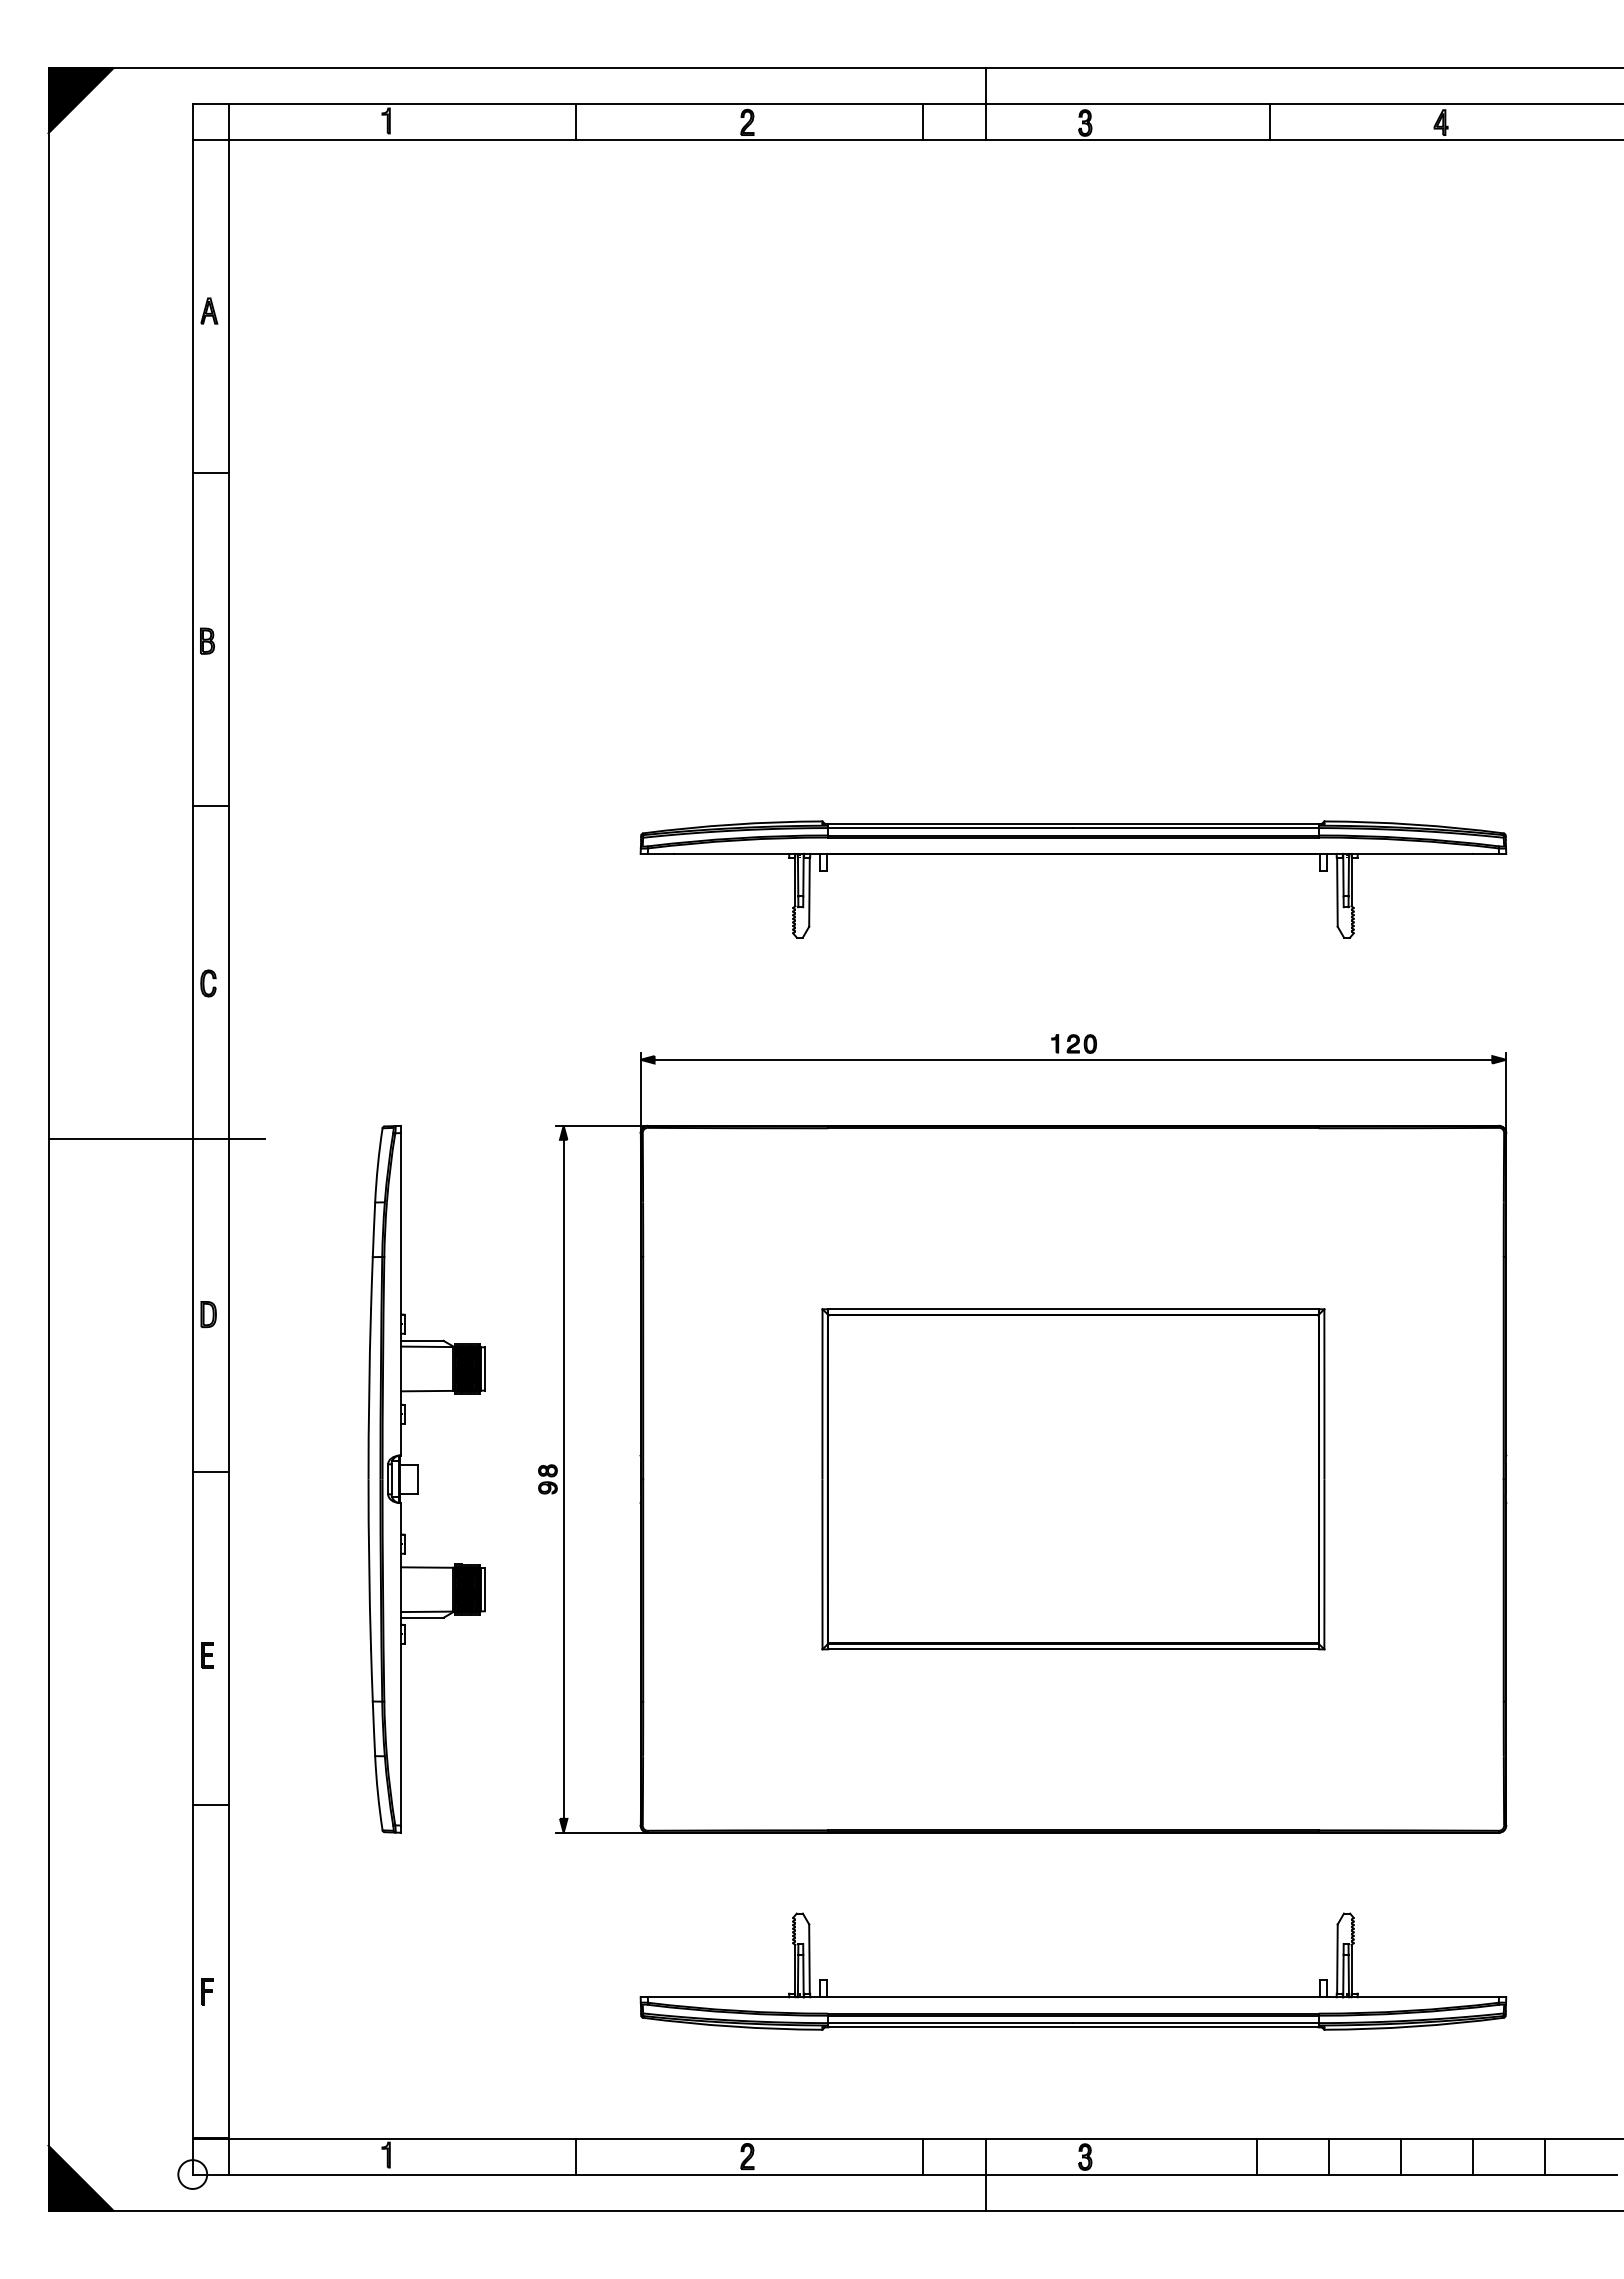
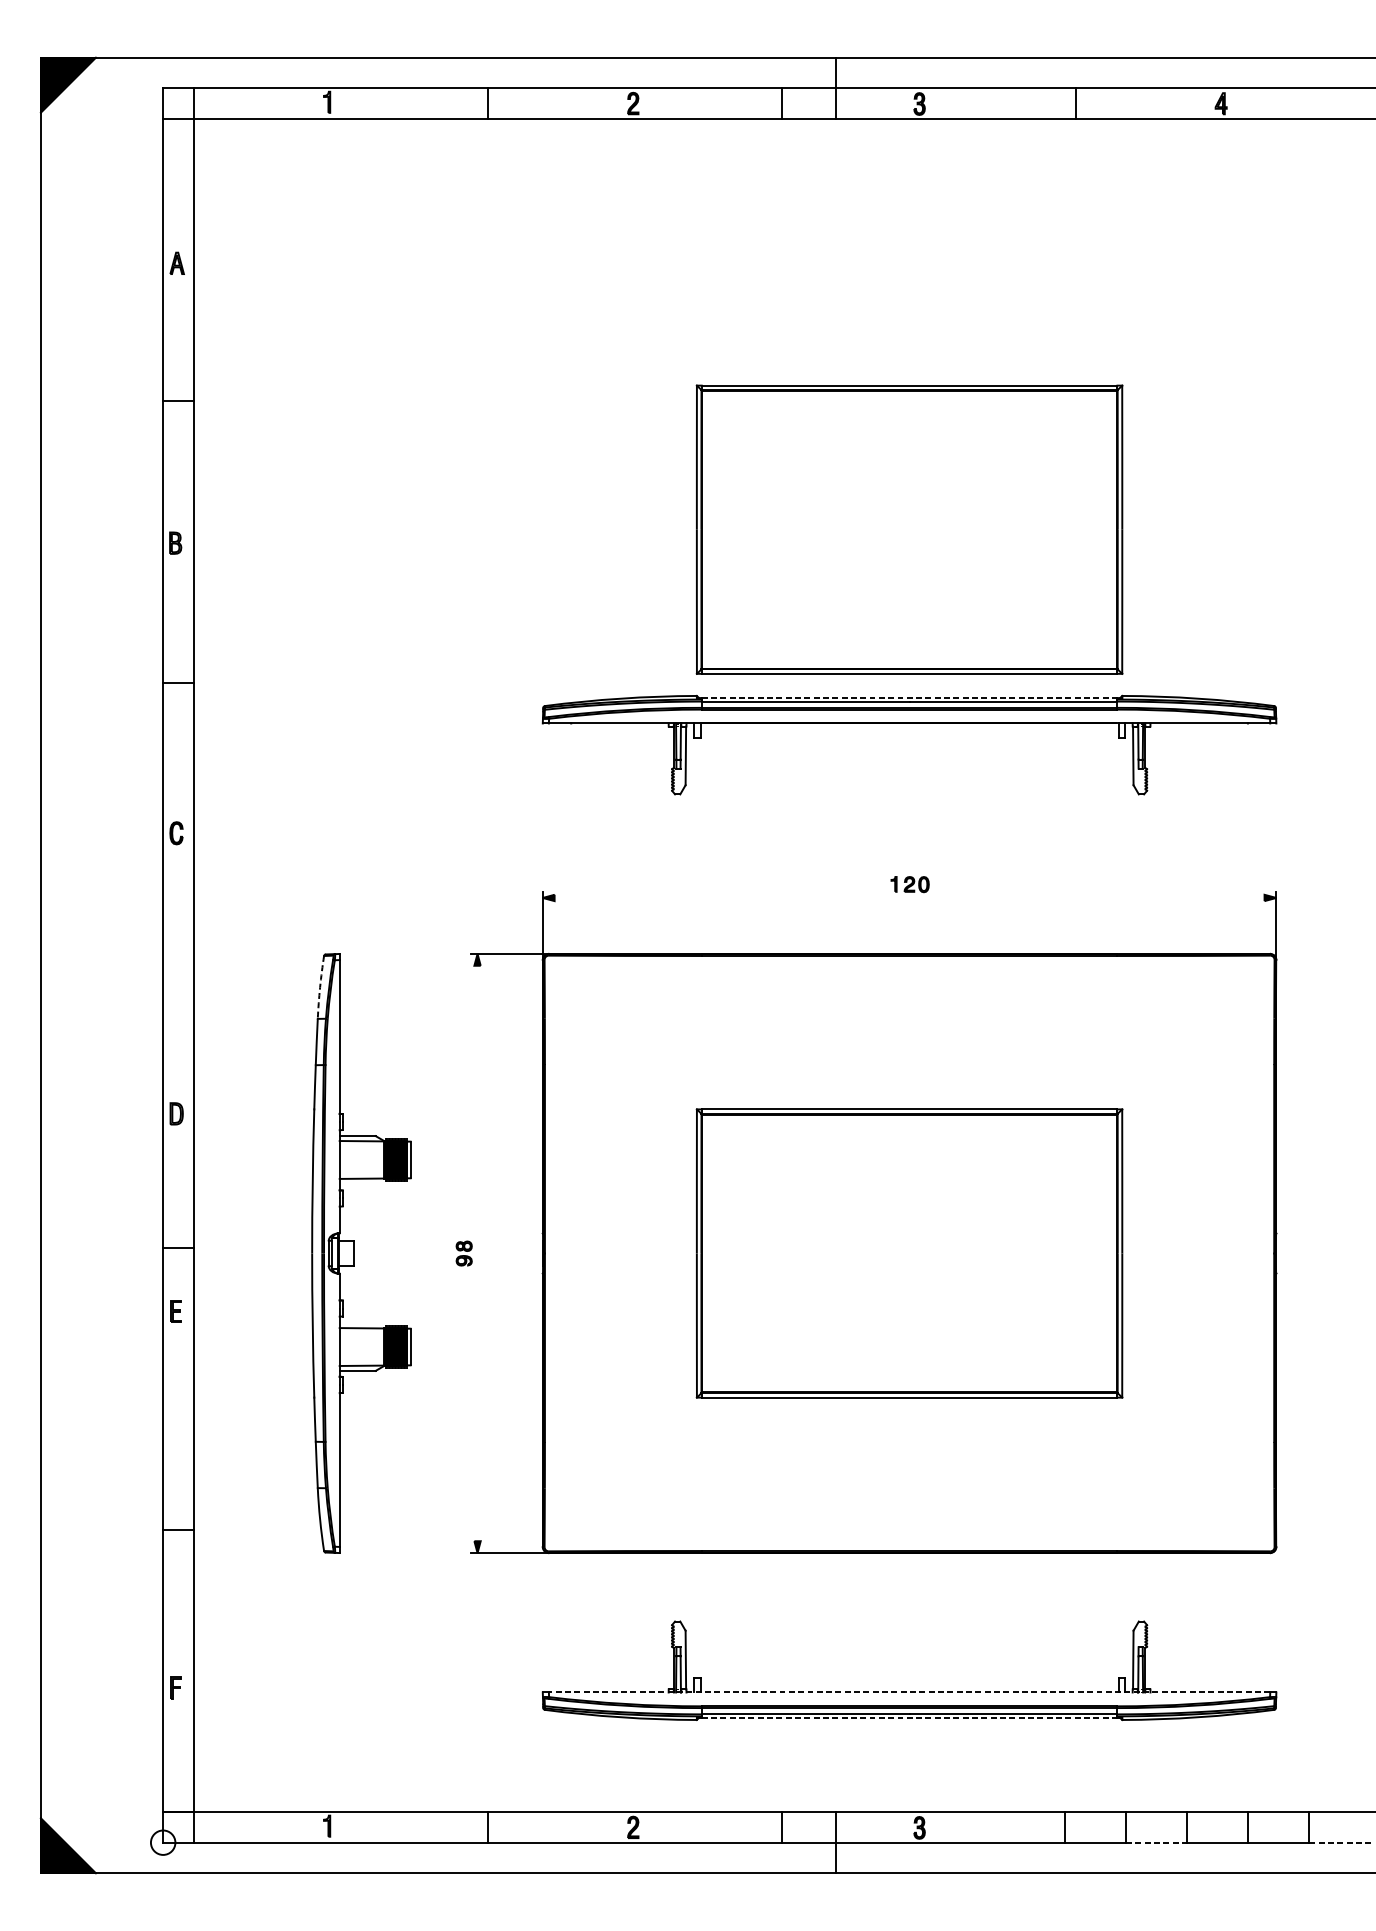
part: (1073, 625) -> (909, 529), added
line: (1073, 823) -> (909, 697), solid -> dashed
line: (1073, 1059) -> (909, 897), removed
line: (156, 1139) -> (132, 965), removed
arc: (377, 1165) -> (319, 987), solid -> dashed
line: (563, 1478) -> (477, 1252), removed
part: (207, 1655) -> (175, 1311), moved
line: (1073, 1997) -> (909, 1692), solid -> dashed
line: (1073, 2027) -> (909, 1718), solid -> dashed
line: (1365, 2174) -> (1157, 1842), solid -> dashed
line: (1581, 2174) -> (1340, 1842), solid -> dashed

